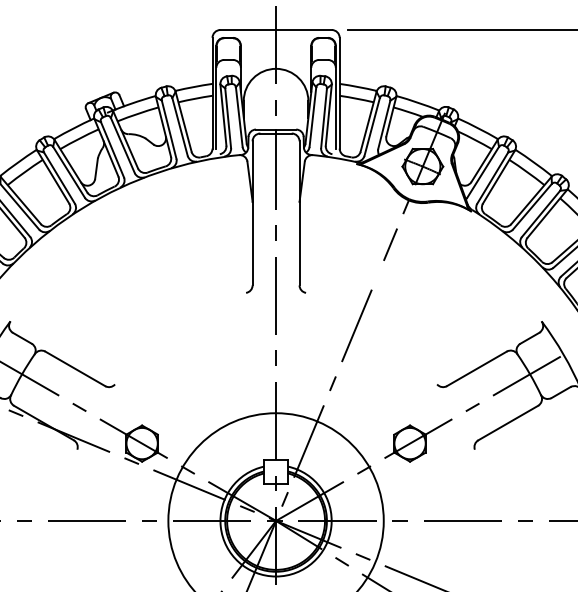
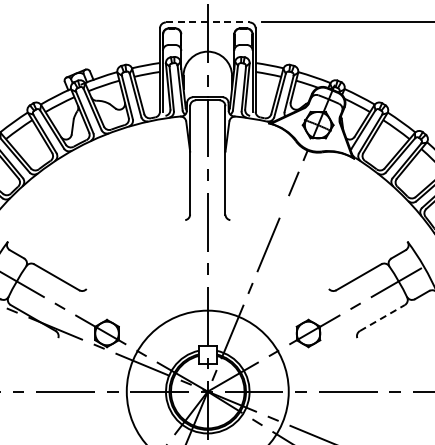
line: (275, 30) -> (207, 22), solid -> dashed
line: (508, 423) -> (382, 318), solid -> dashed

